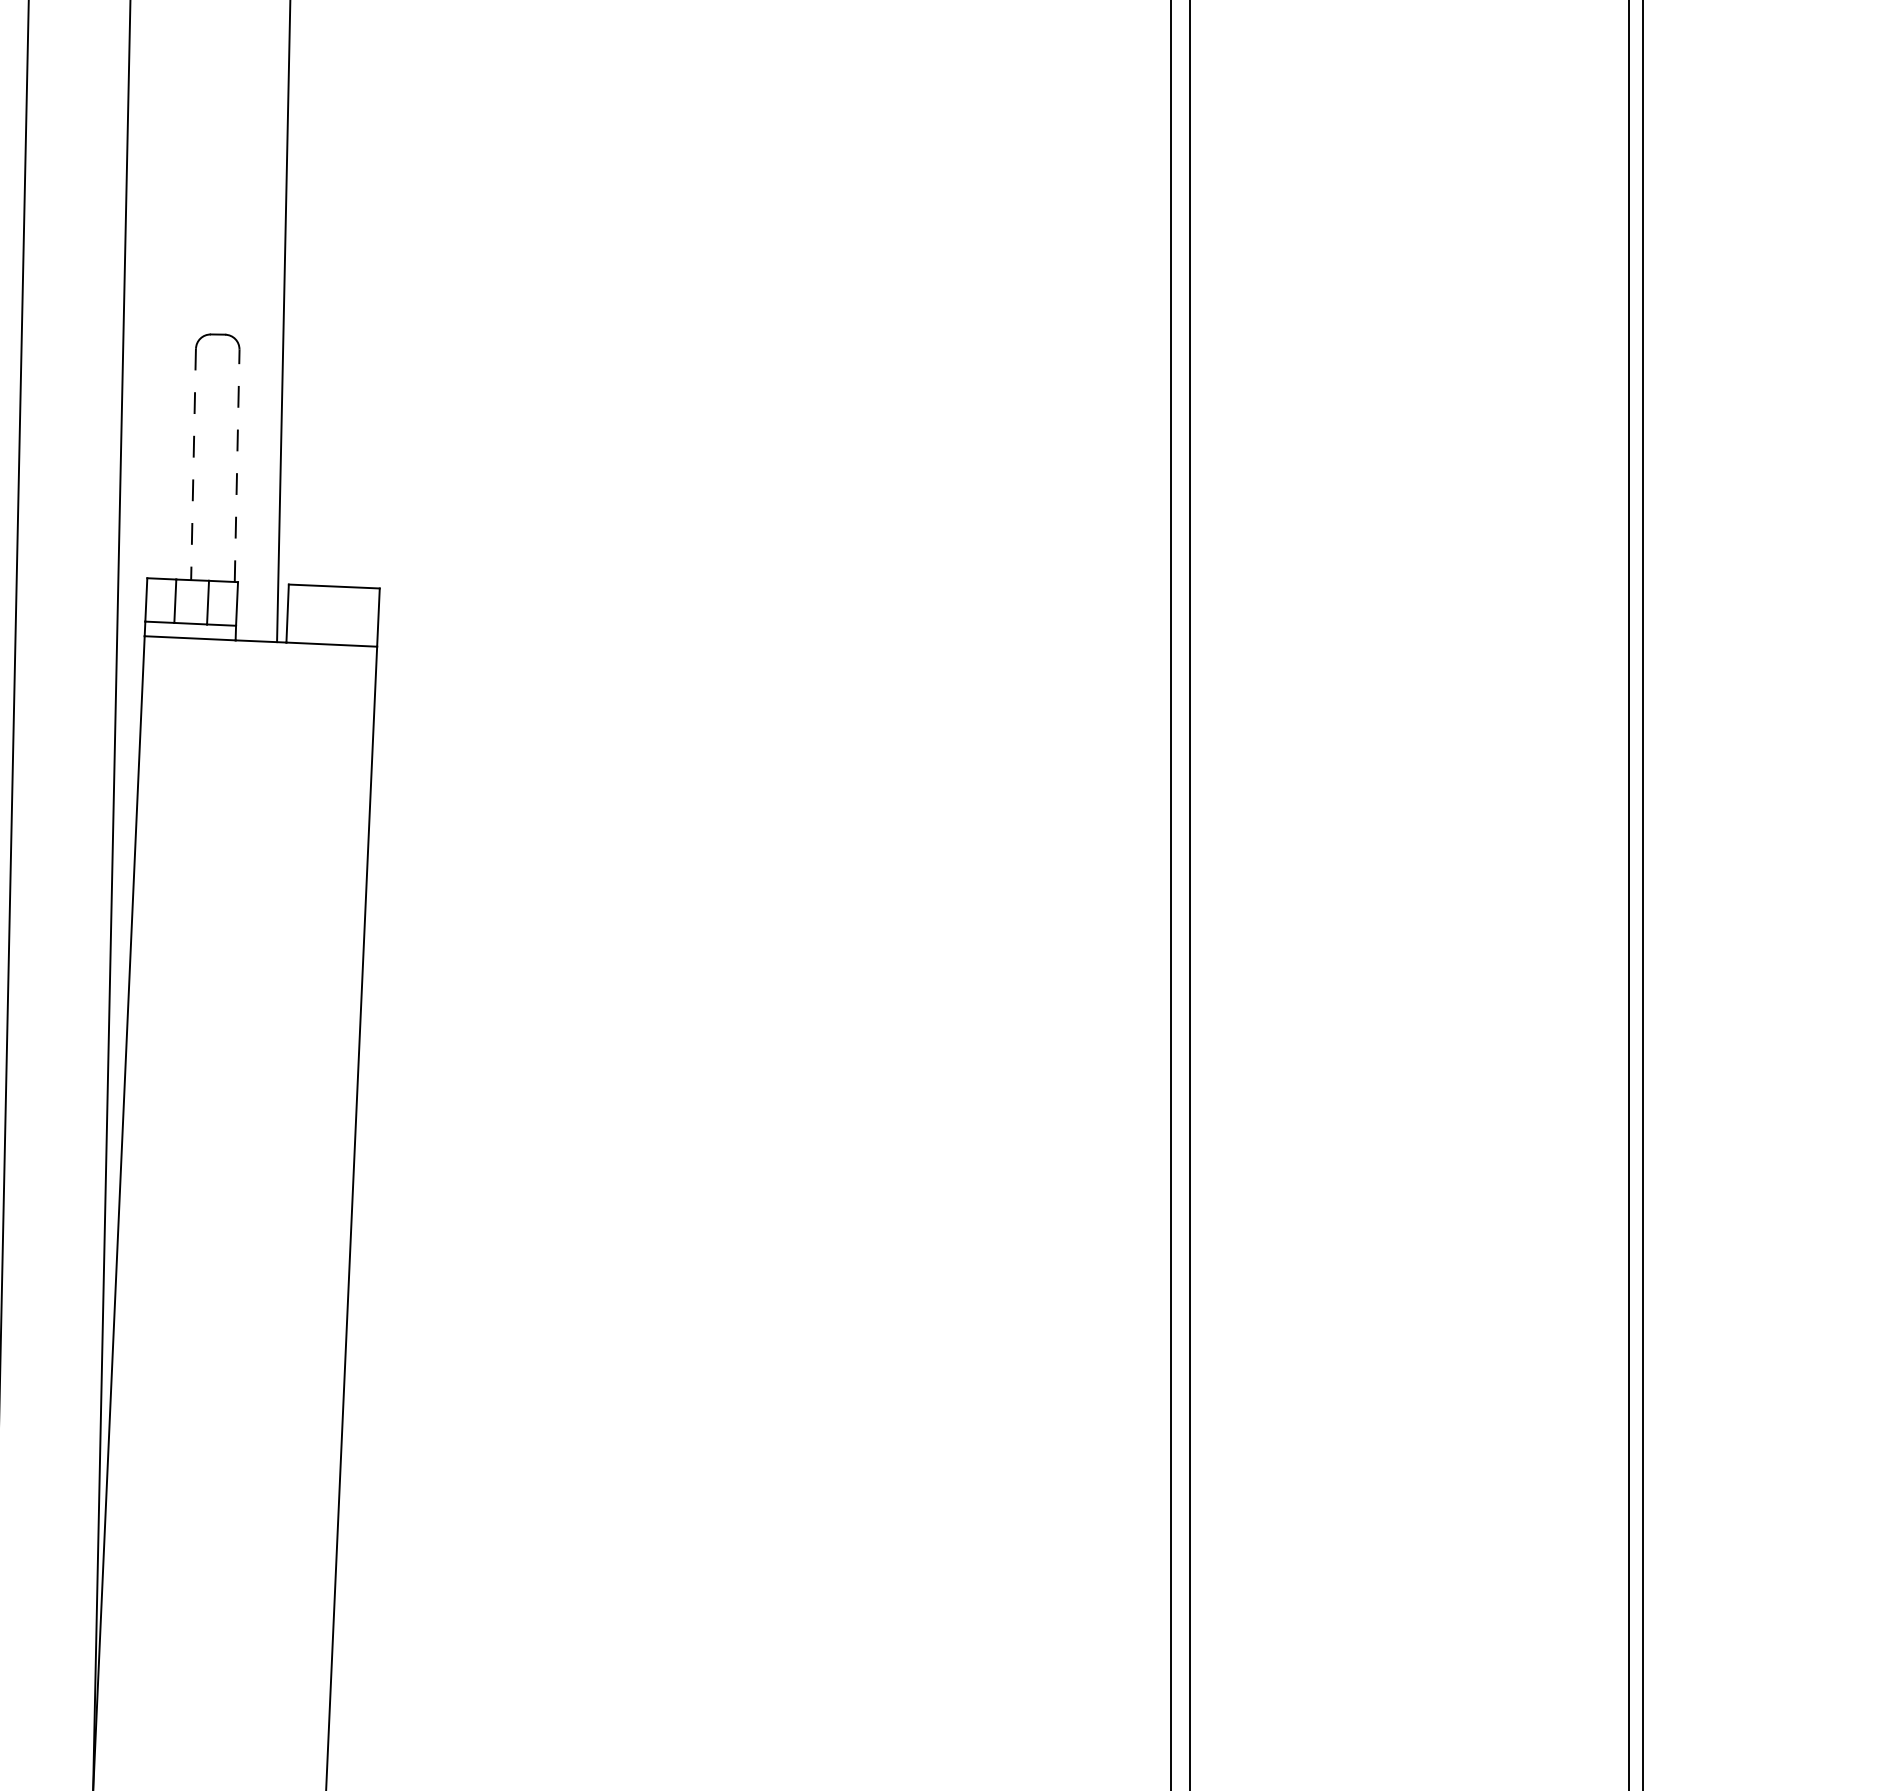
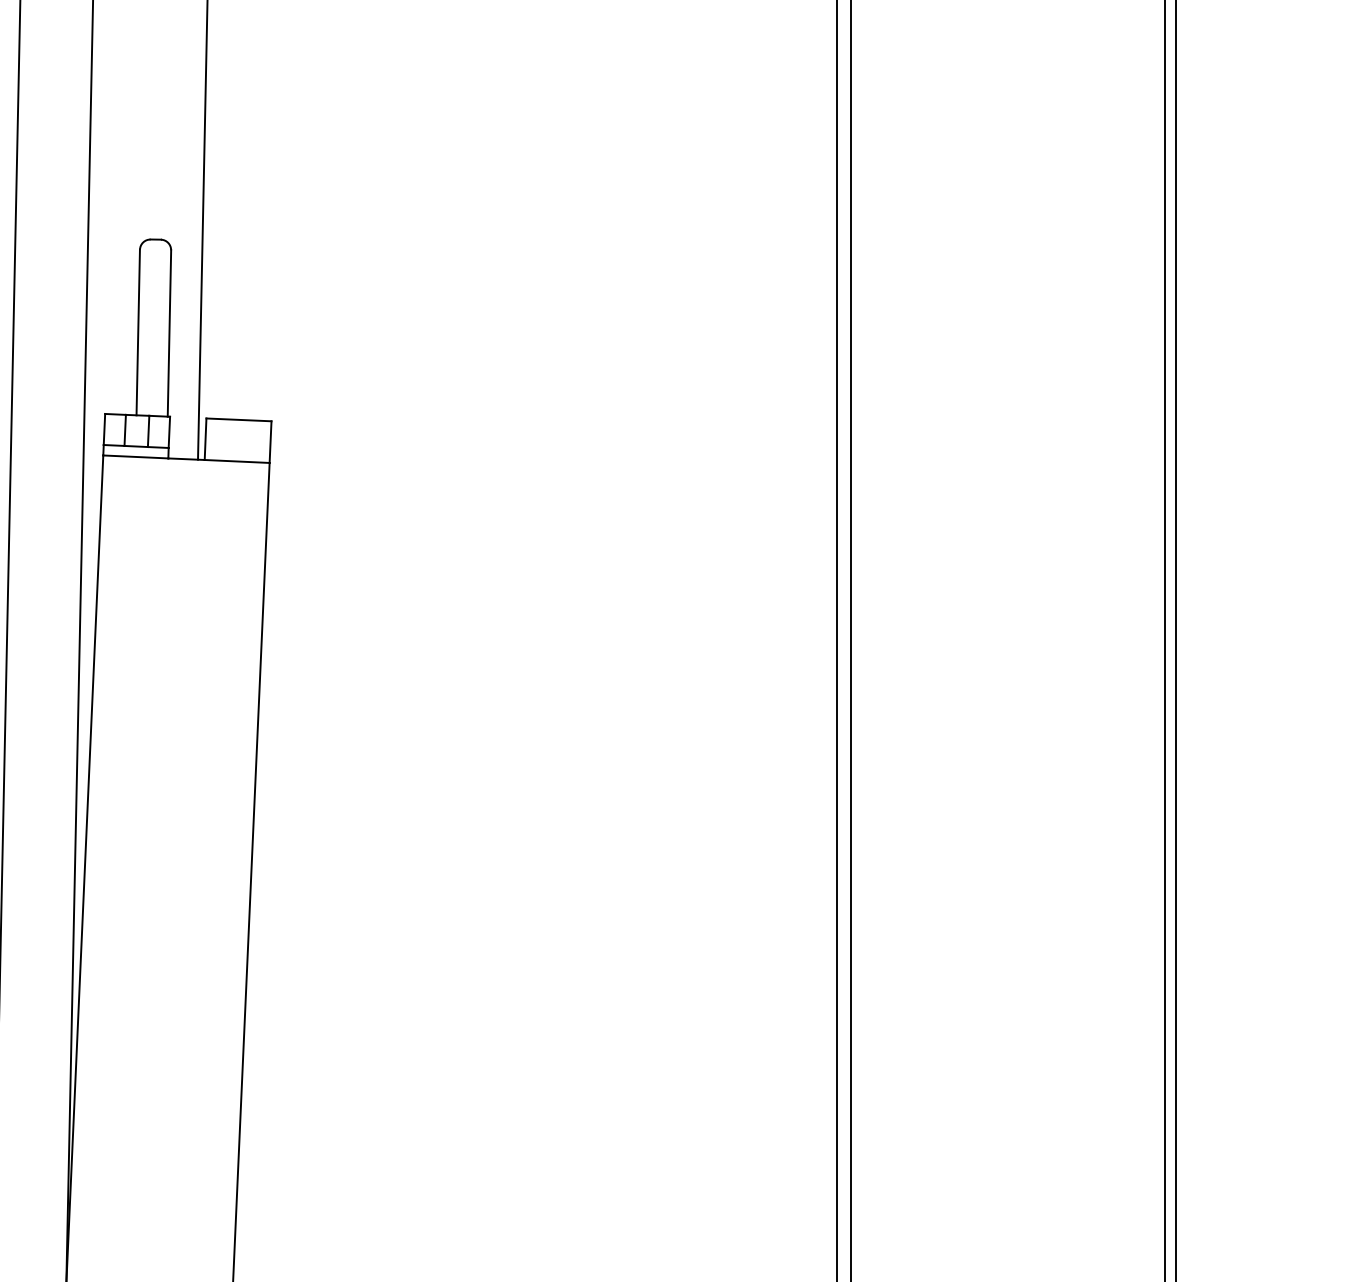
line: (193, 464) -> (138, 332), dashed -> solid
line: (237, 465) -> (169, 333), dashed -> solid

